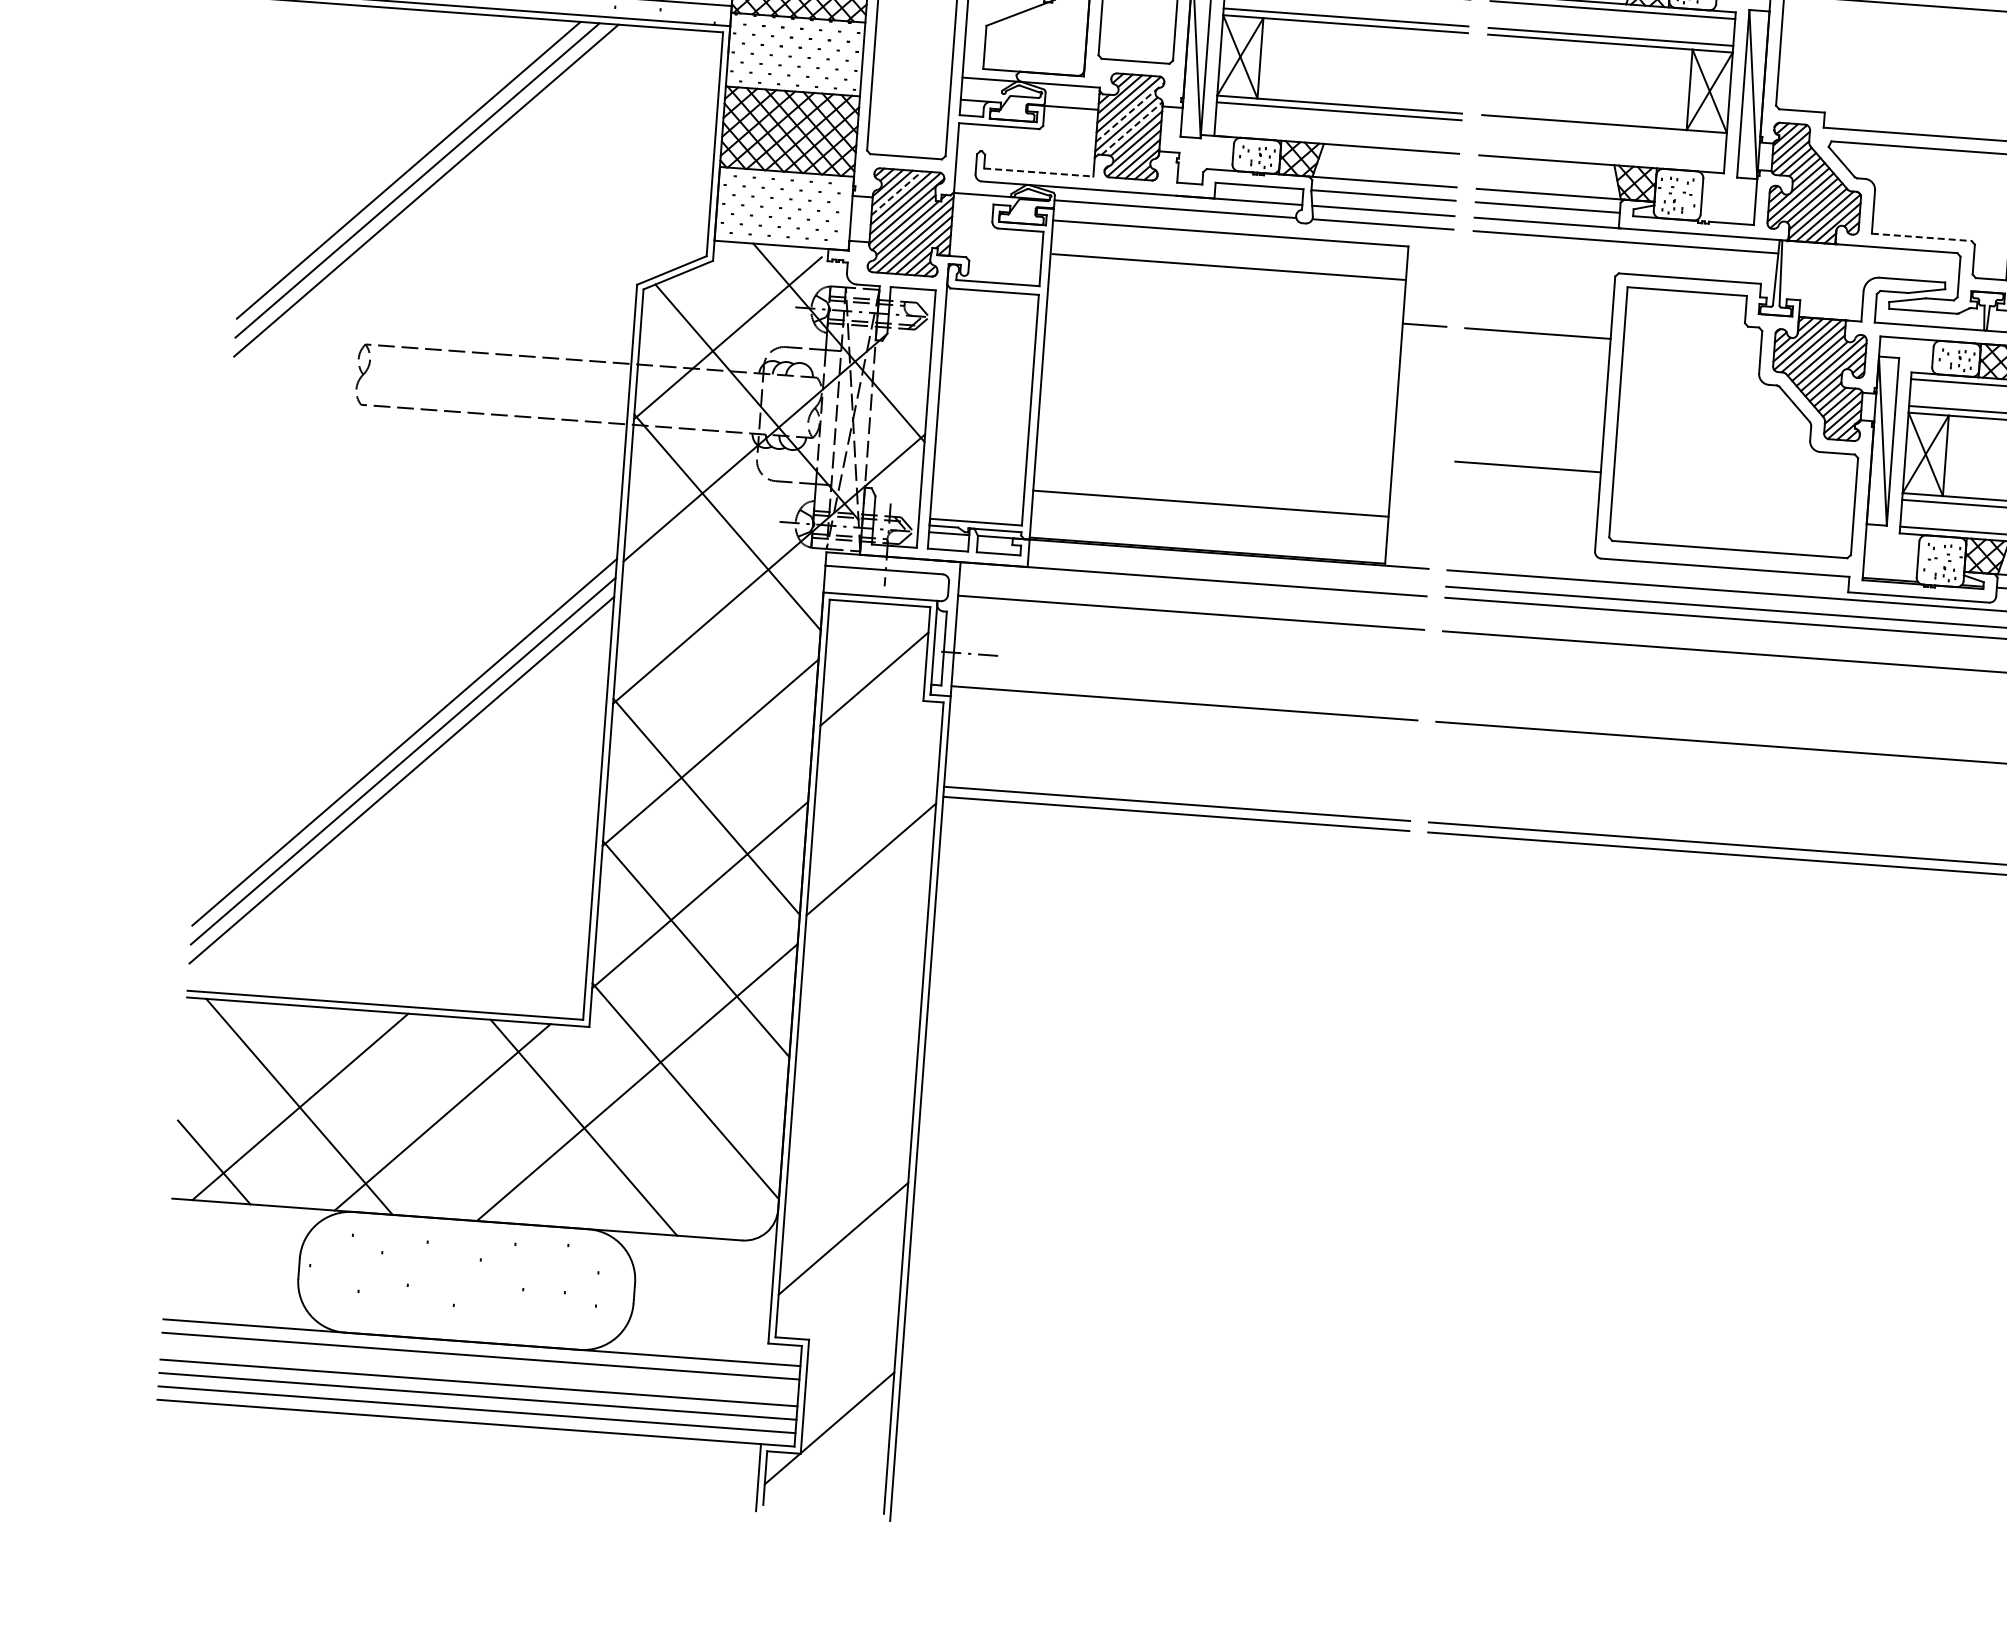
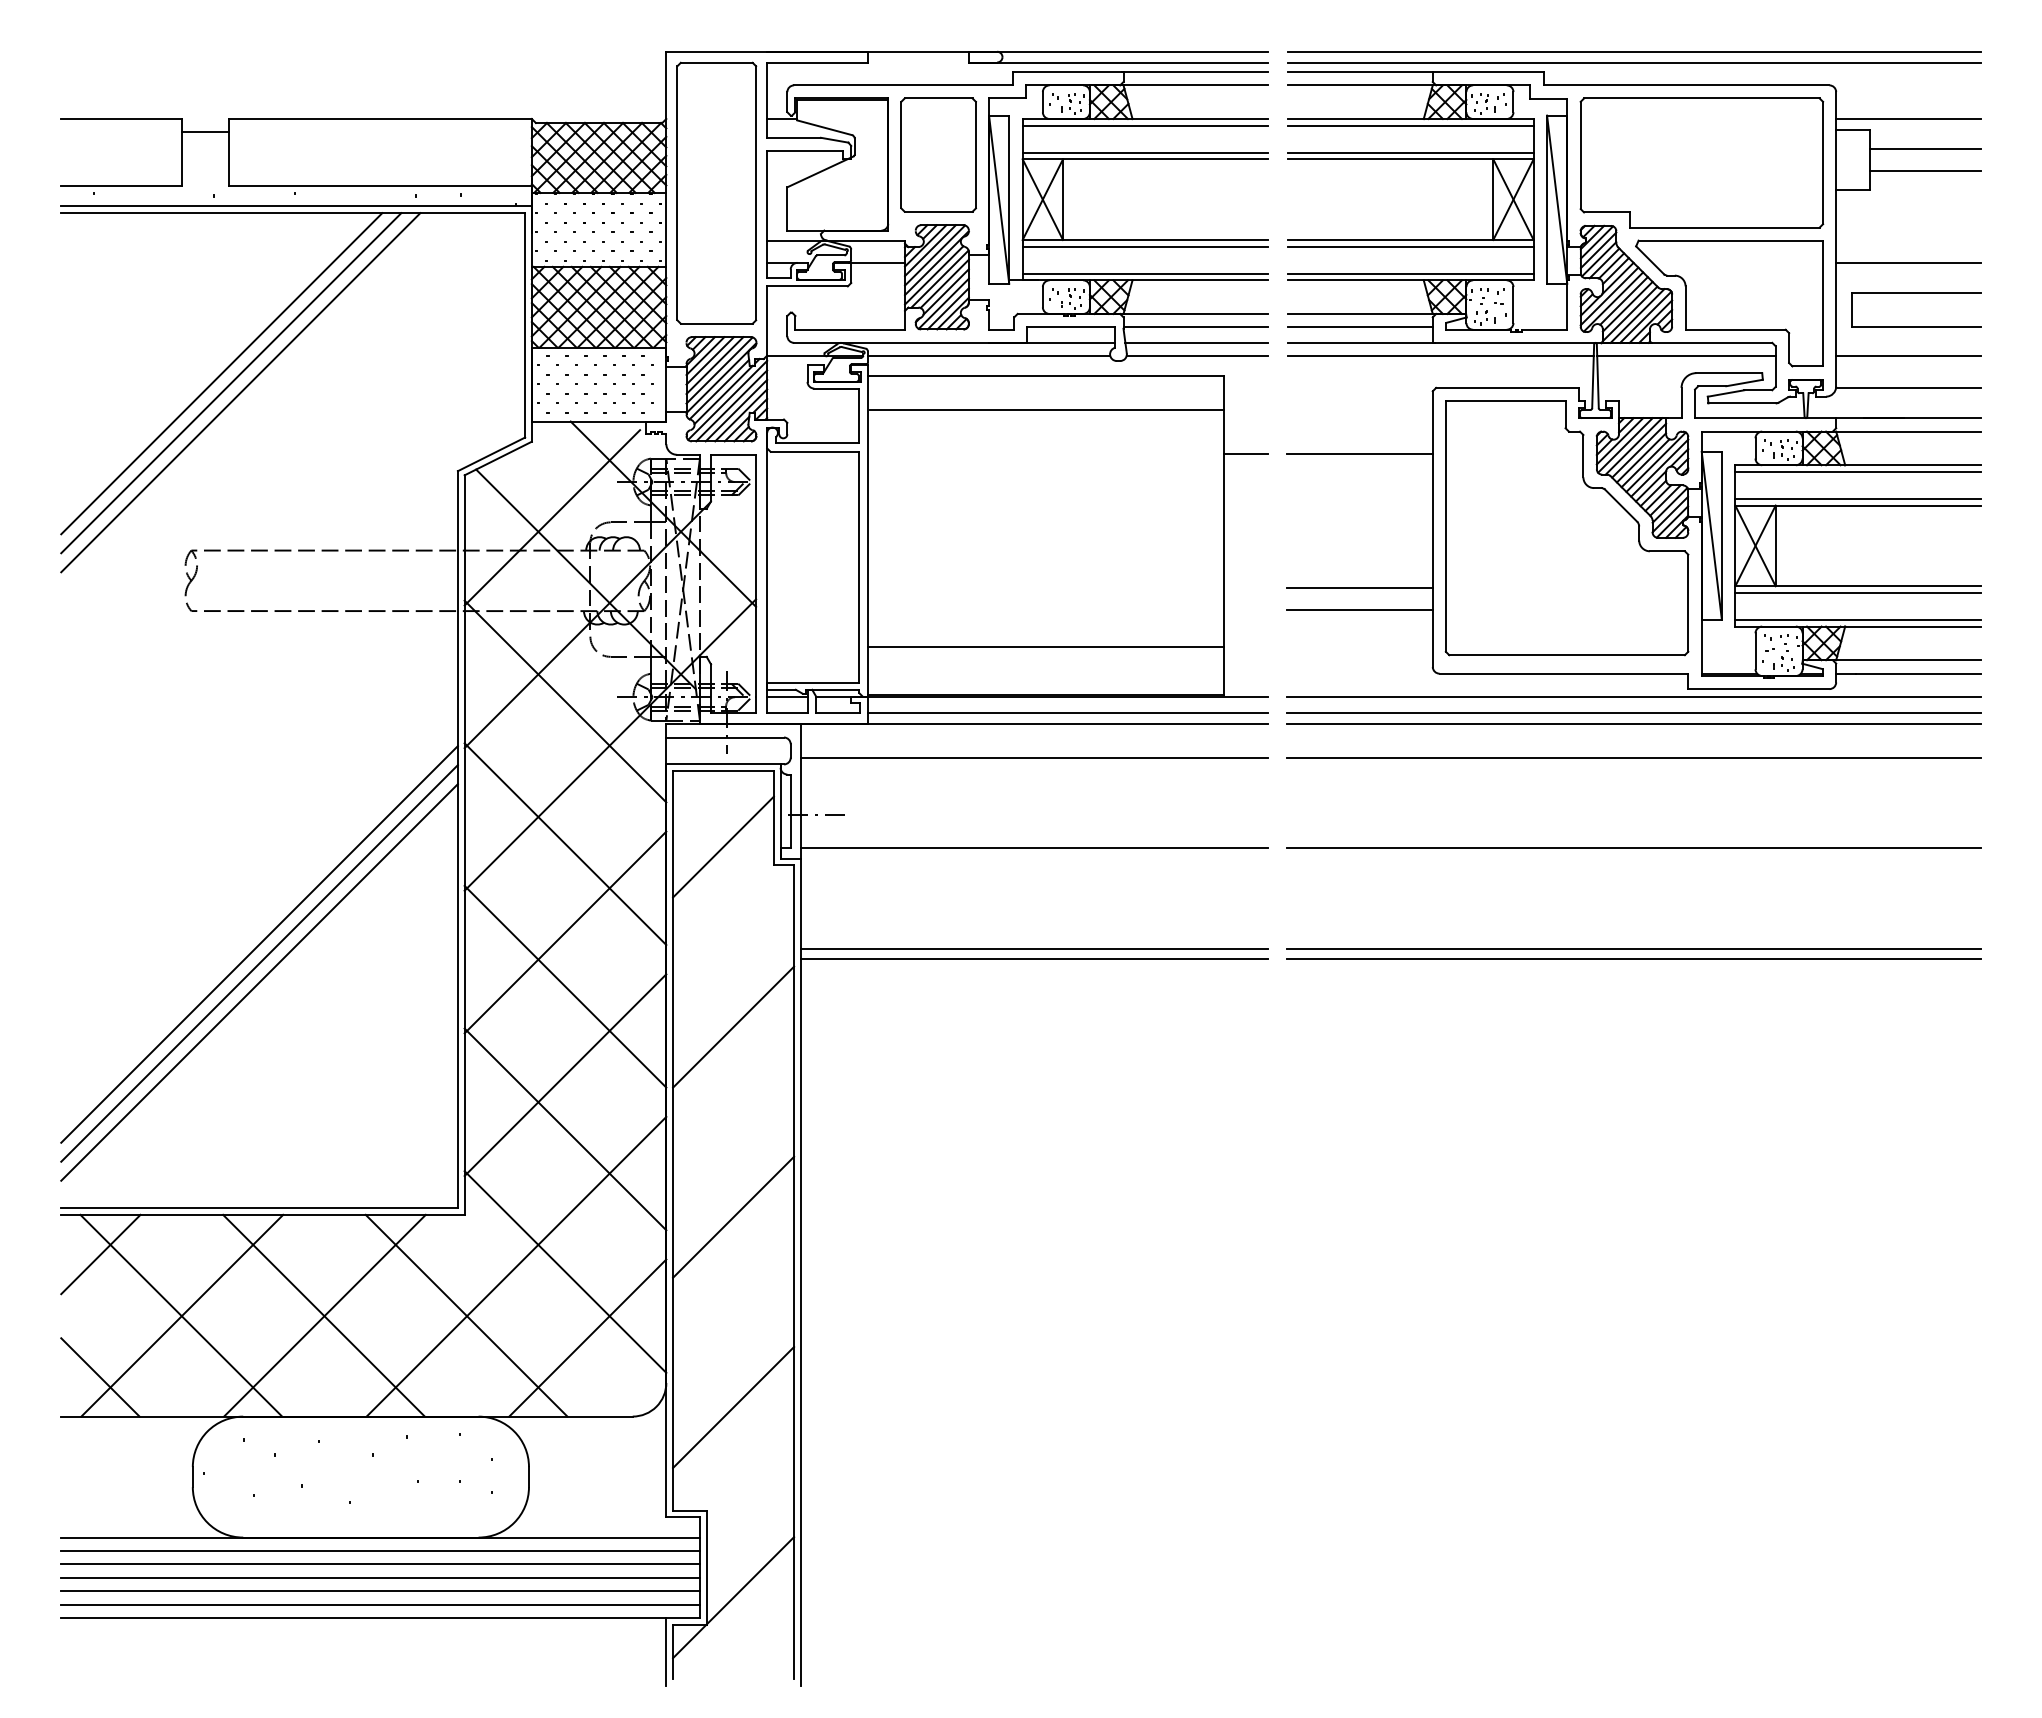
line: (1130, 111) -> (937, 262), dashed -> solid
line: (1132, 128) -> (940, 278), dashed -> solid
line: (1603, 130) -> (1410, 246), added
line: (1337, 138) -> (1145, 273), added
line: (1601, 157) -> (1410, 273), added
line: (1039, 172) -> (850, 329), dashed -> solid
line: (897, 192) -> (710, 360), dashed -> solid
line: (1922, 237) -> (1736, 329), dashed -> solid
line: (1870, 260) -> (1686, 356), added
line: (1526, 489) -> (1359, 610), added
line: (1228, 570) -> (1068, 712), added
line: (717, 665) -> (565, 844), added
line: (223, 1039) -> (100, 1254), added
line: (857, 1048) -> (733, 1216), added
line: (441, 1117) -> (323, 1315), added
line: (702, 1158) -> (587, 1337), added
line: (479, 1369) -> (380, 1564), added

